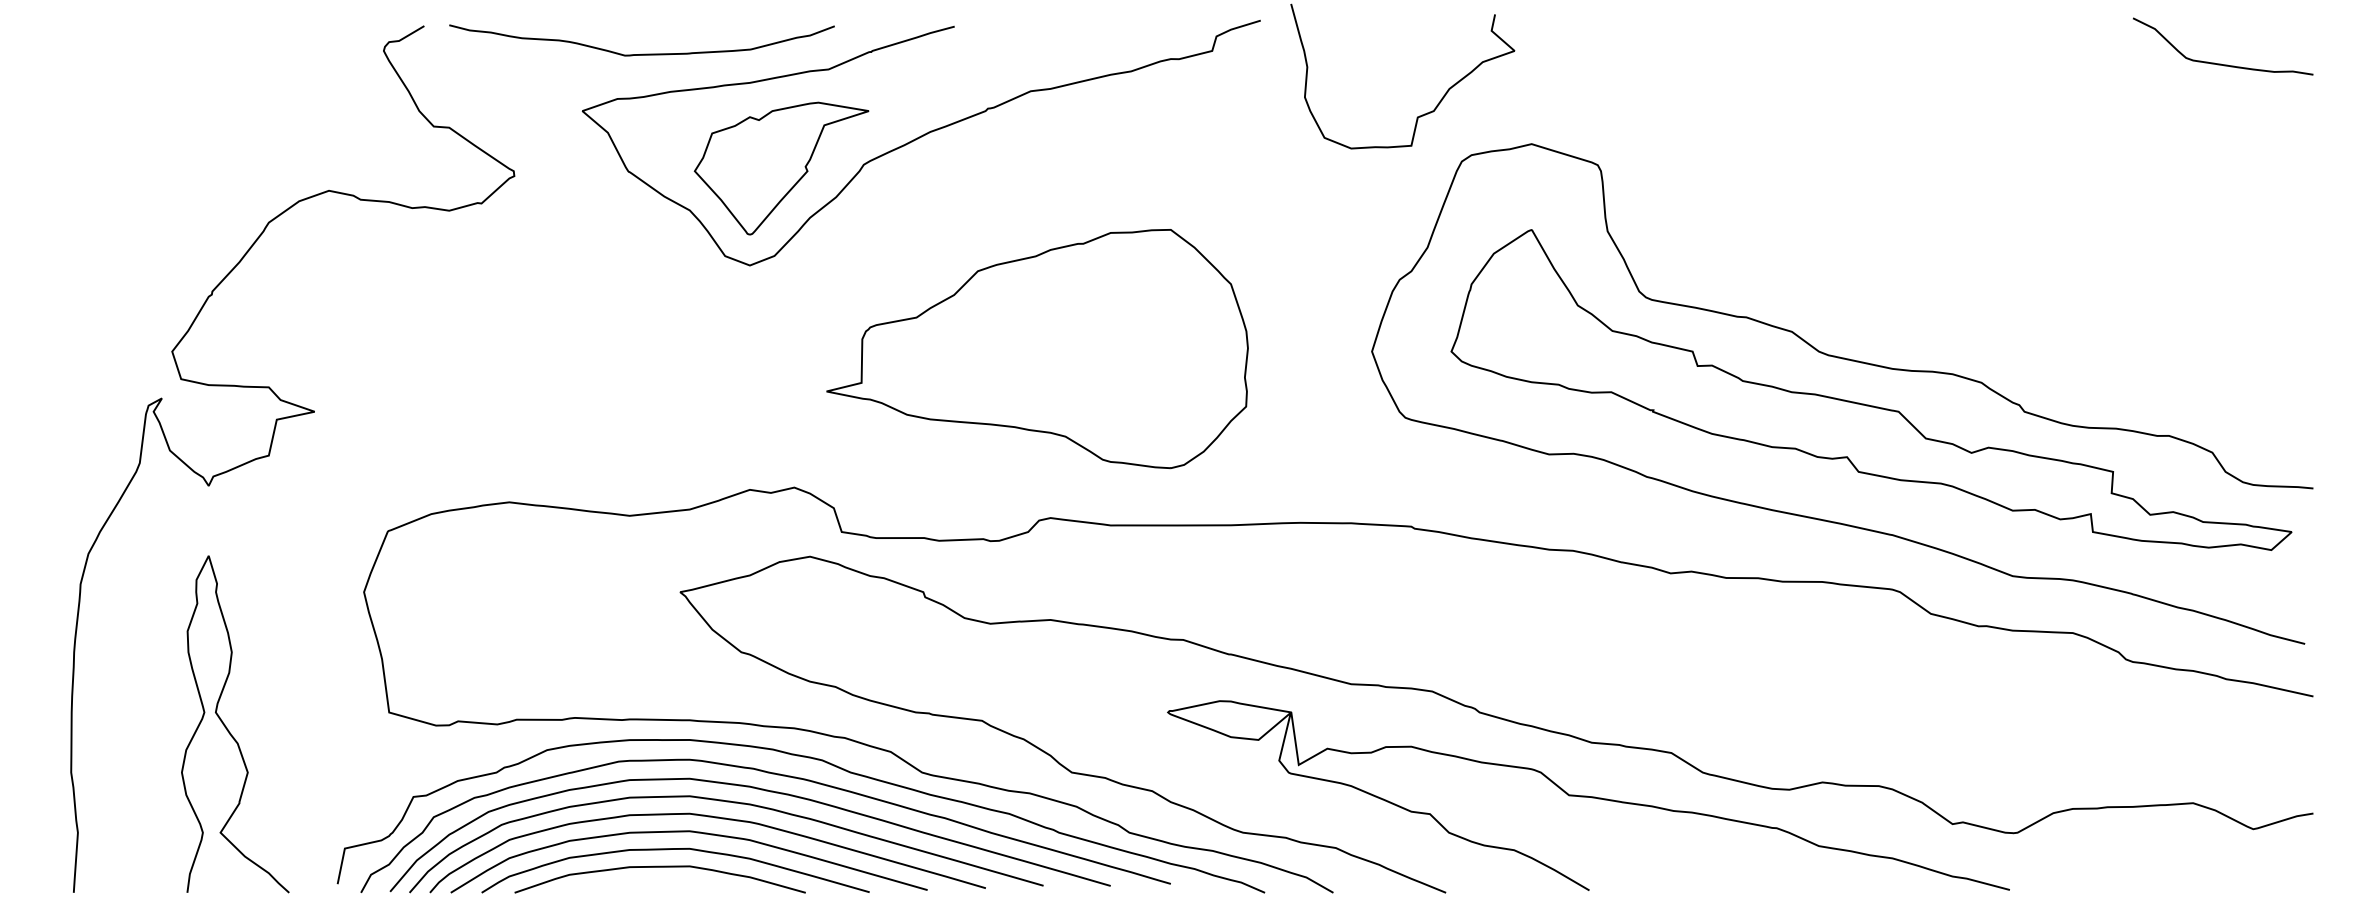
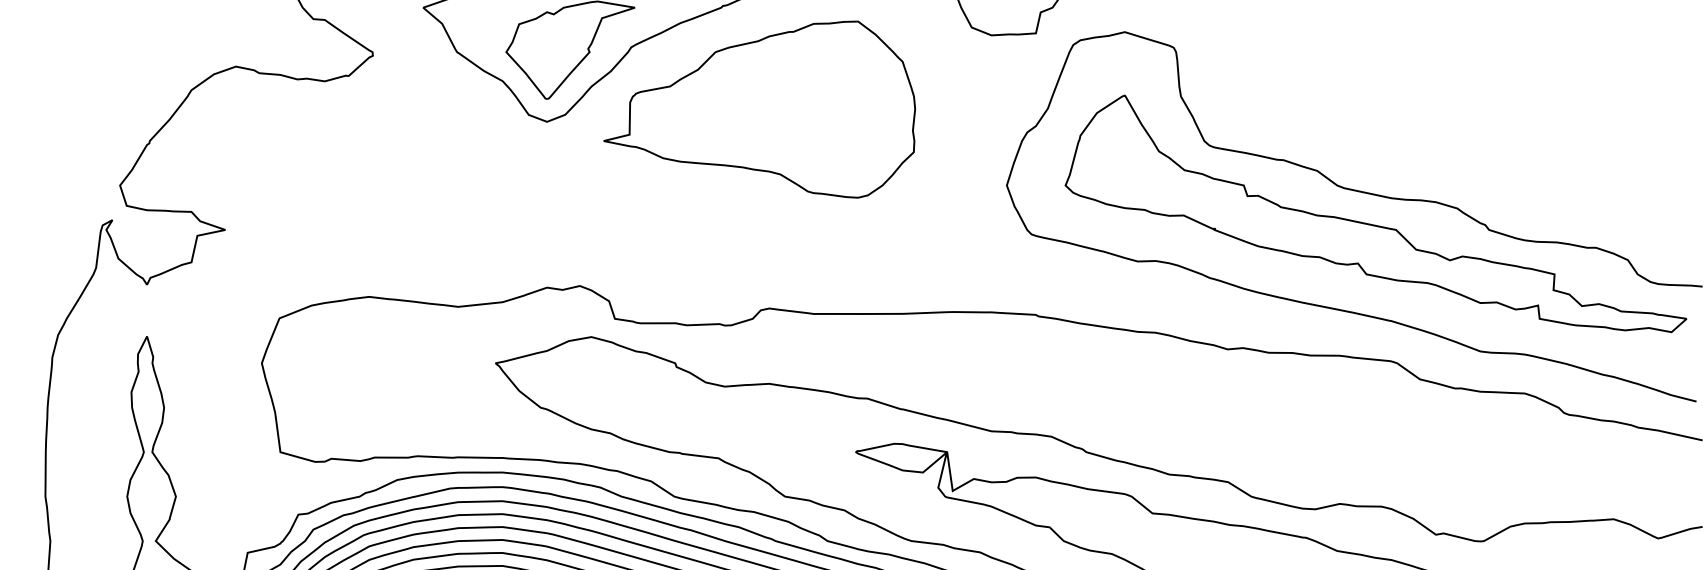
part: (1037, 349) -> (759, 110), moved

